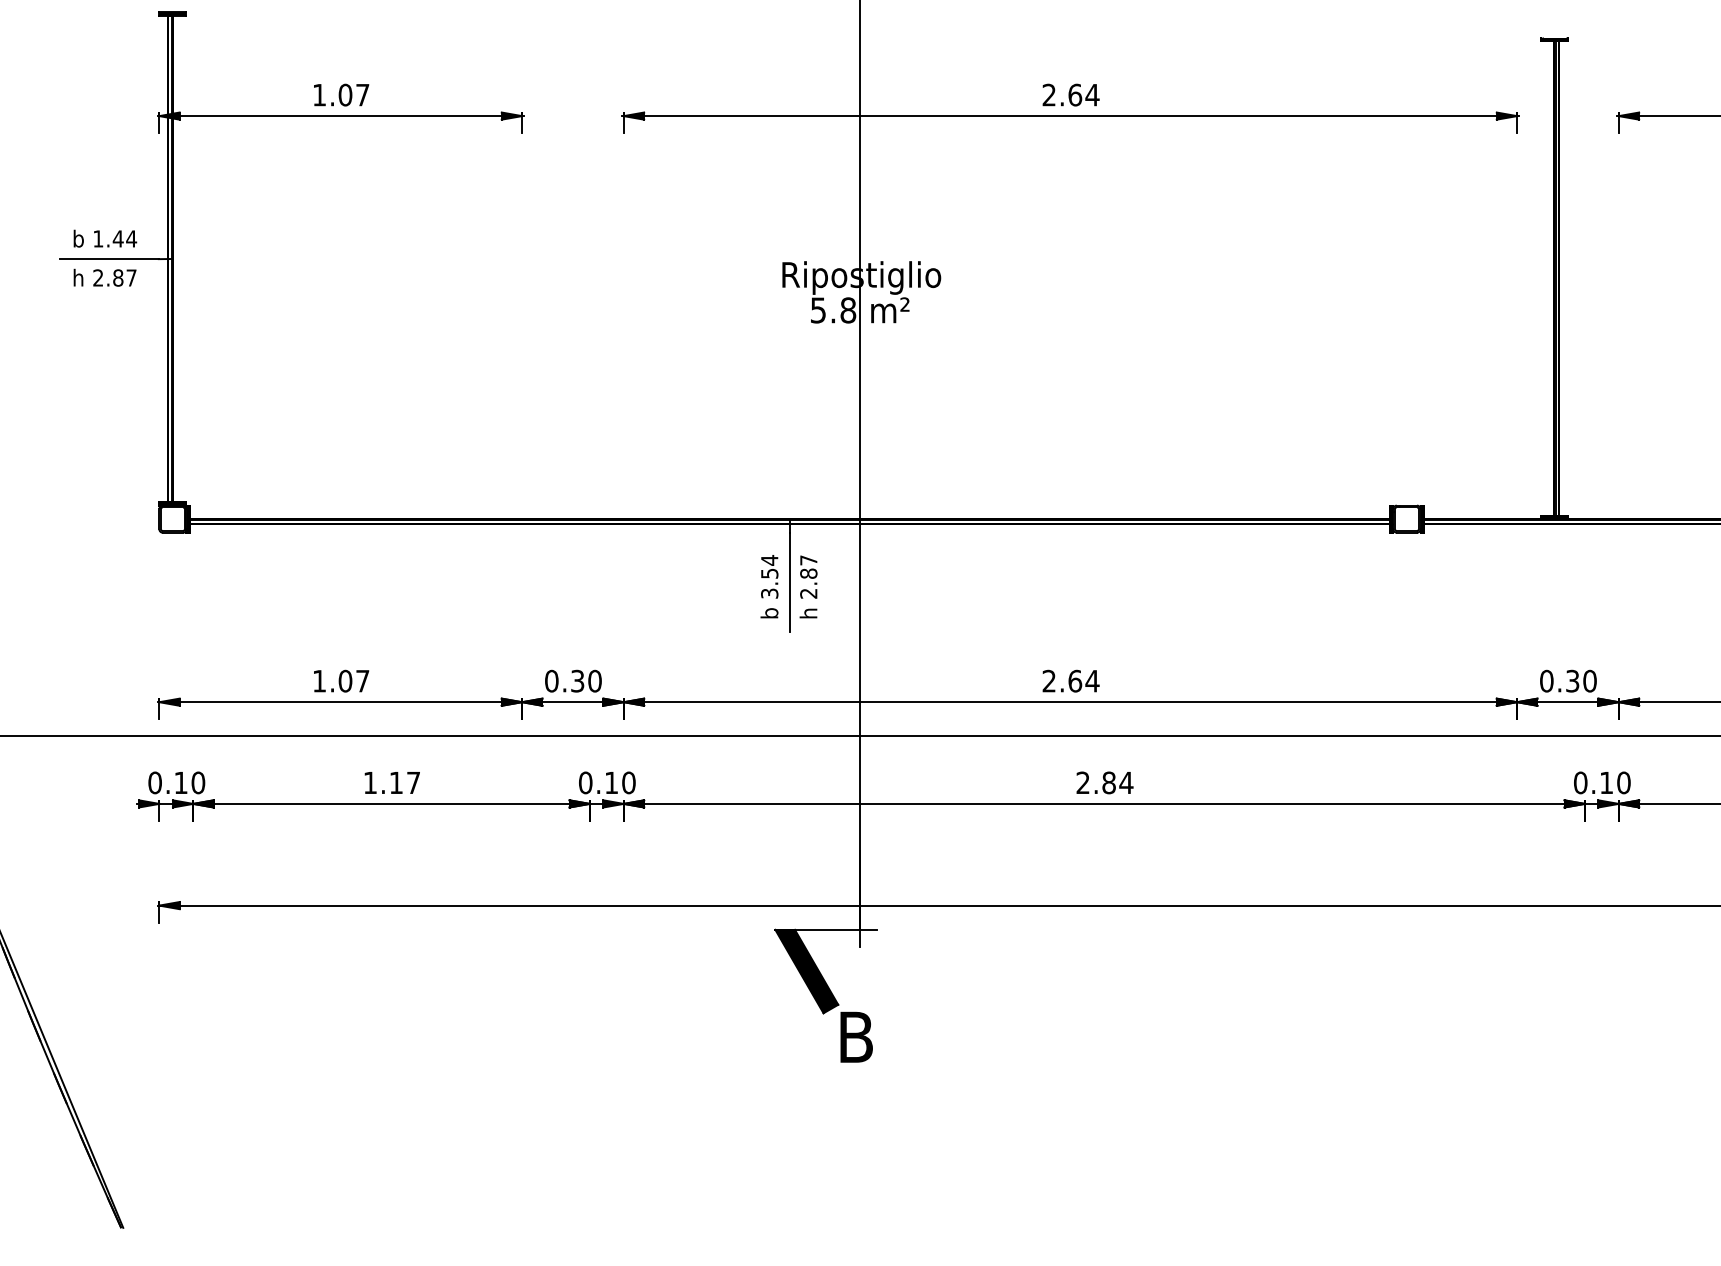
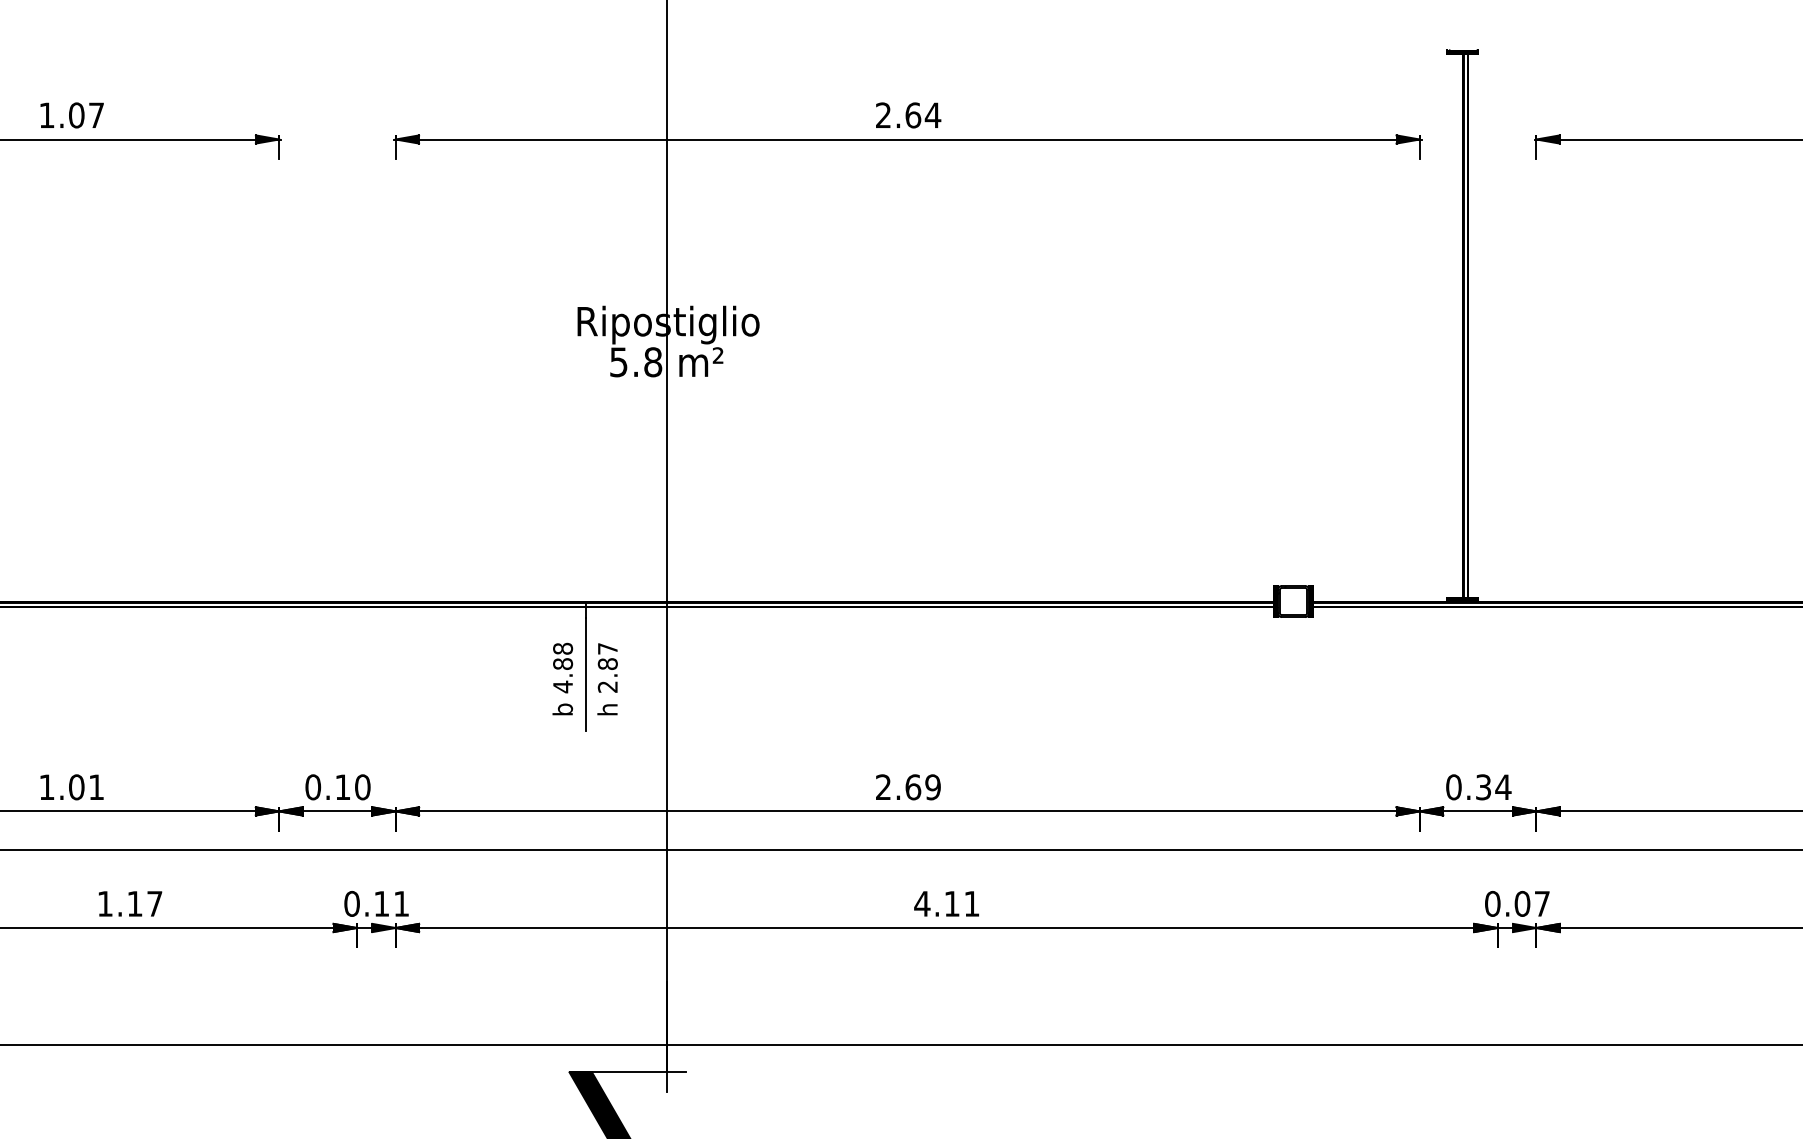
text: (769, 577) -> (562, 668), 3.54 -> 4.88
text: (577, 680) -> (342, 786), 0.30 -> 0.10
text: (1092, 680) -> (933, 786), 2.64 -> 2.69
text: (1589, 680) -> (1502, 786), 0.30 -> 0.34
text: (362, 681) -> (96, 787), 1.07 -> 1.01
text: (628, 782) -> (401, 903), 0.10 -> 0.11
text: (1104, 782) -> (946, 903), 2.84 -> 4.11
text: (1614, 782) -> (1531, 903), 0.10 -> 0.07

